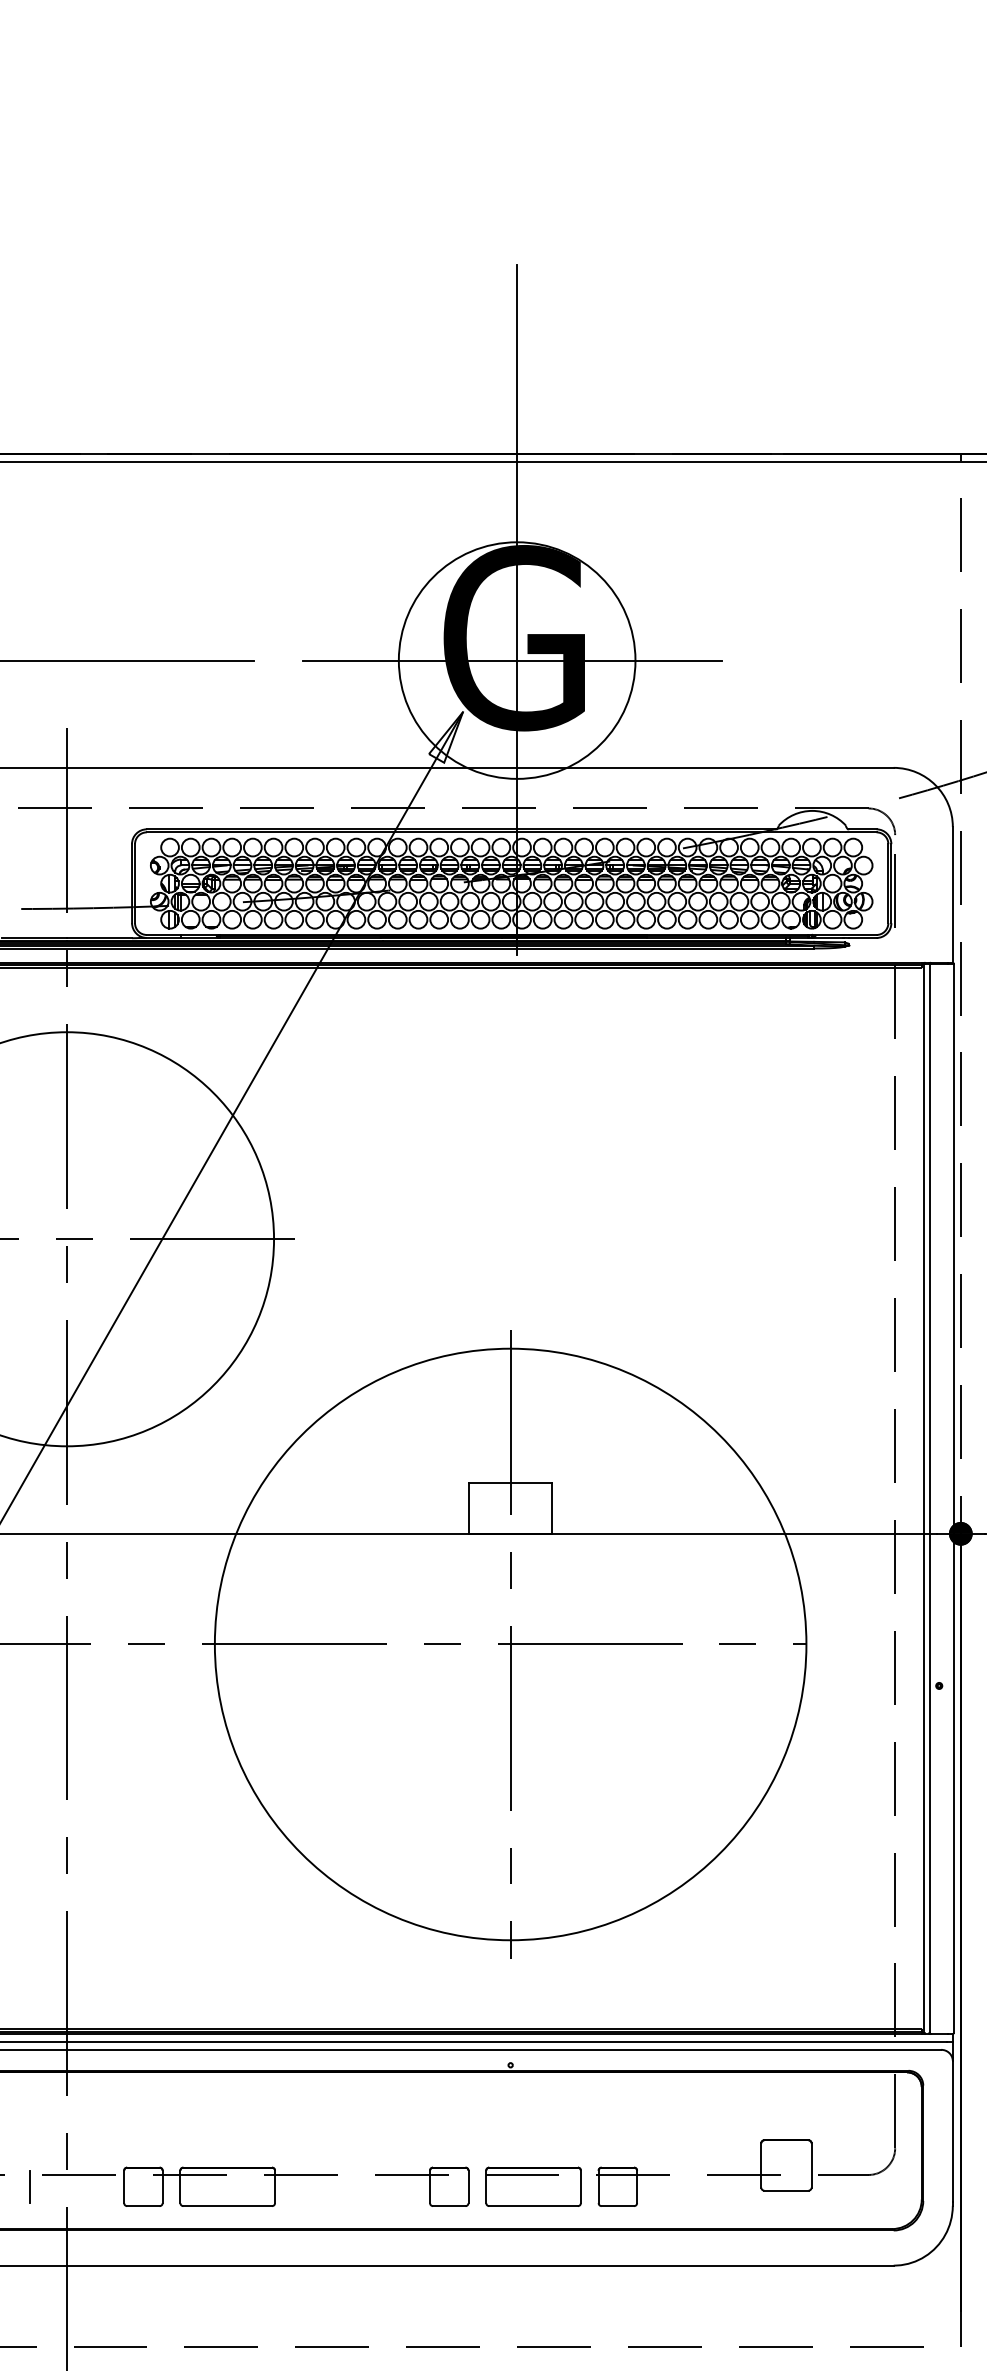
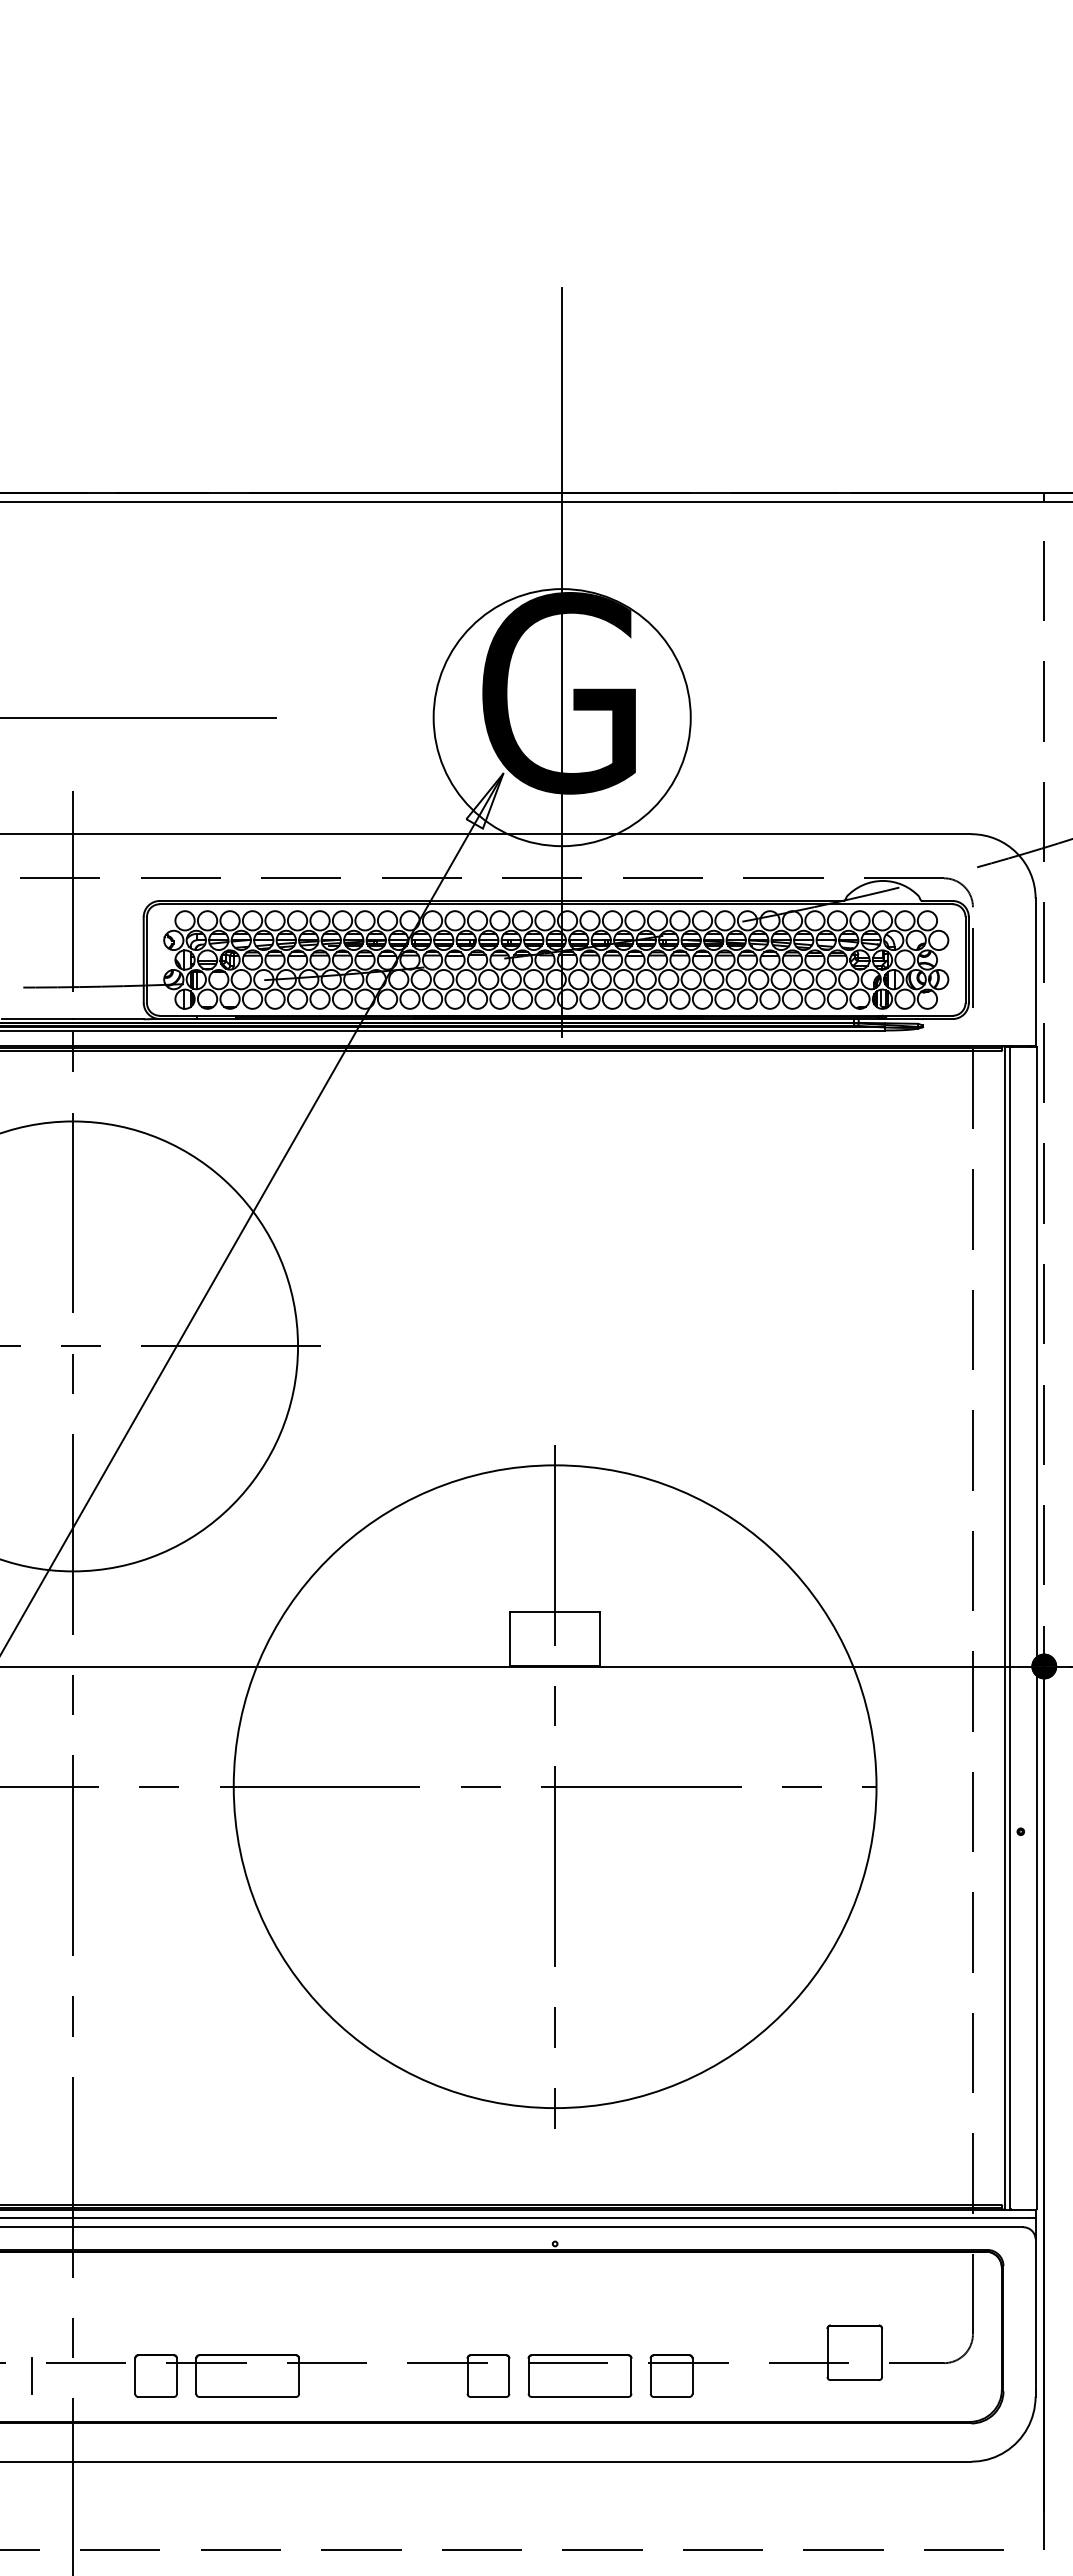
line: (511, 660) -> (556, 717), removed

